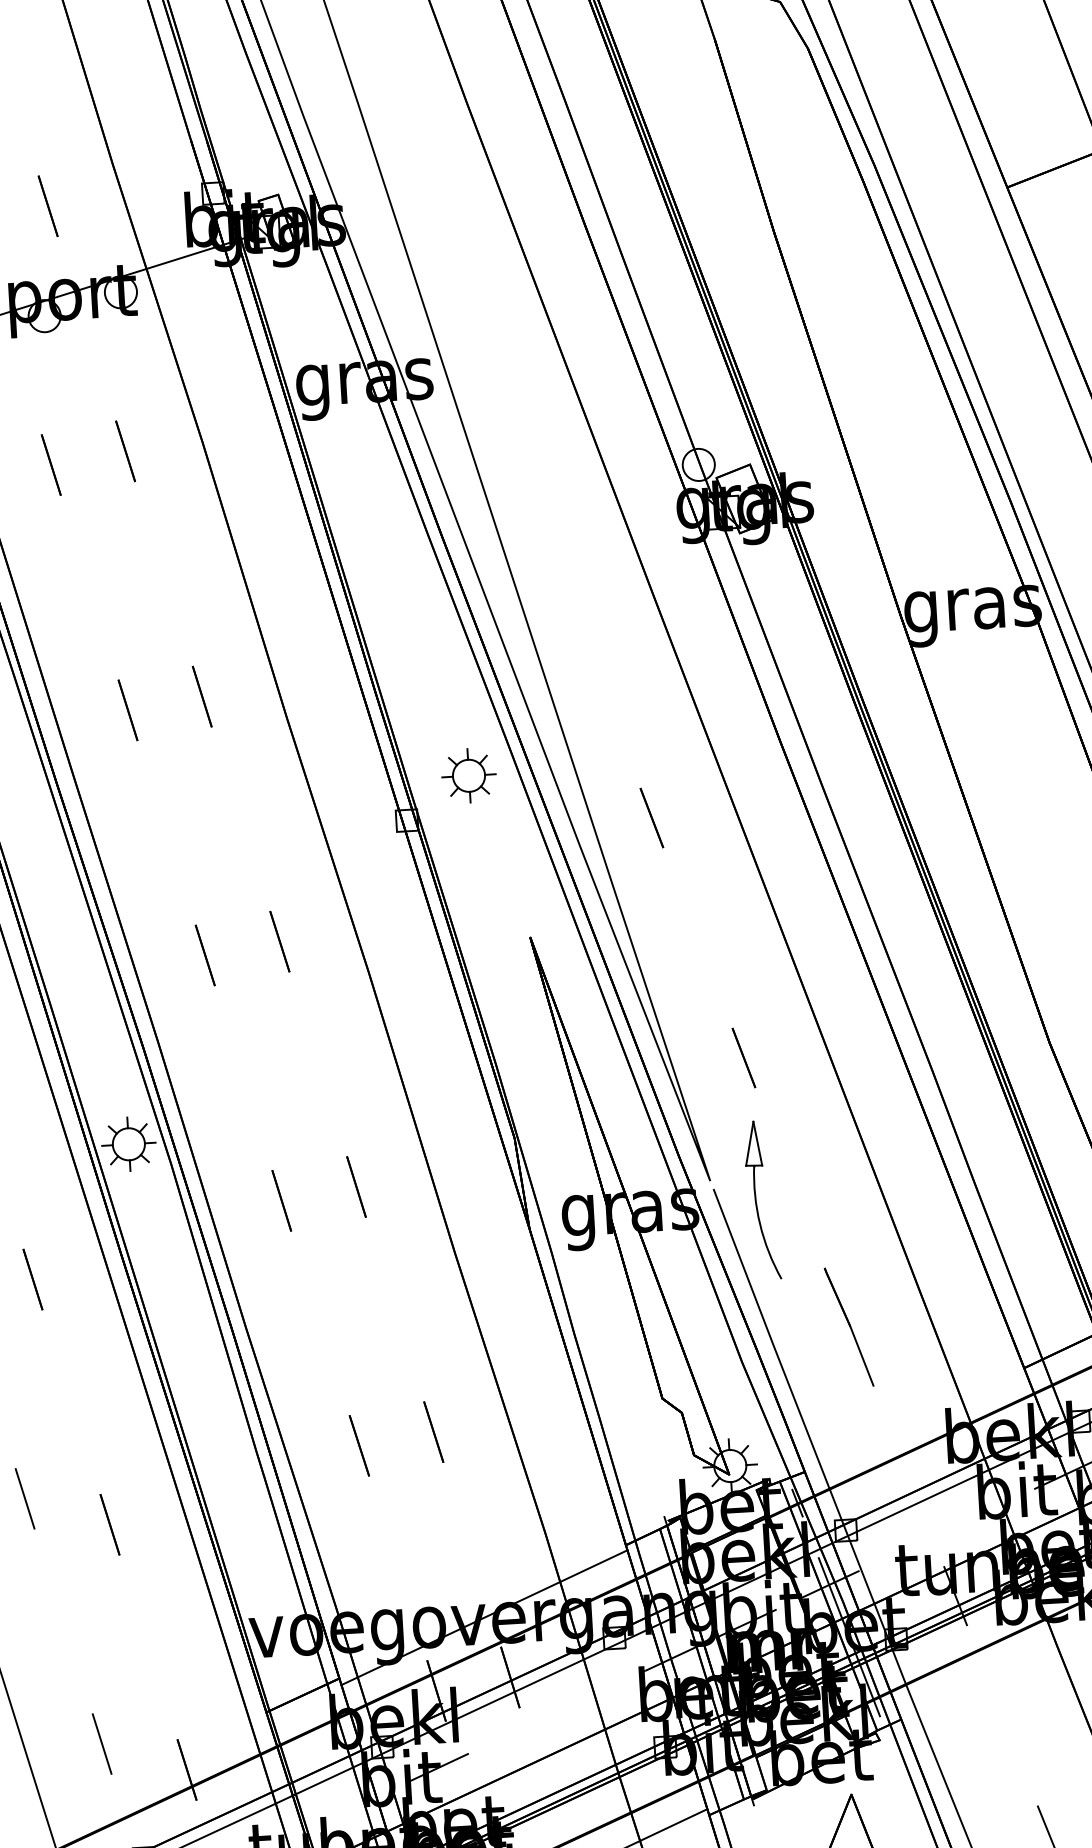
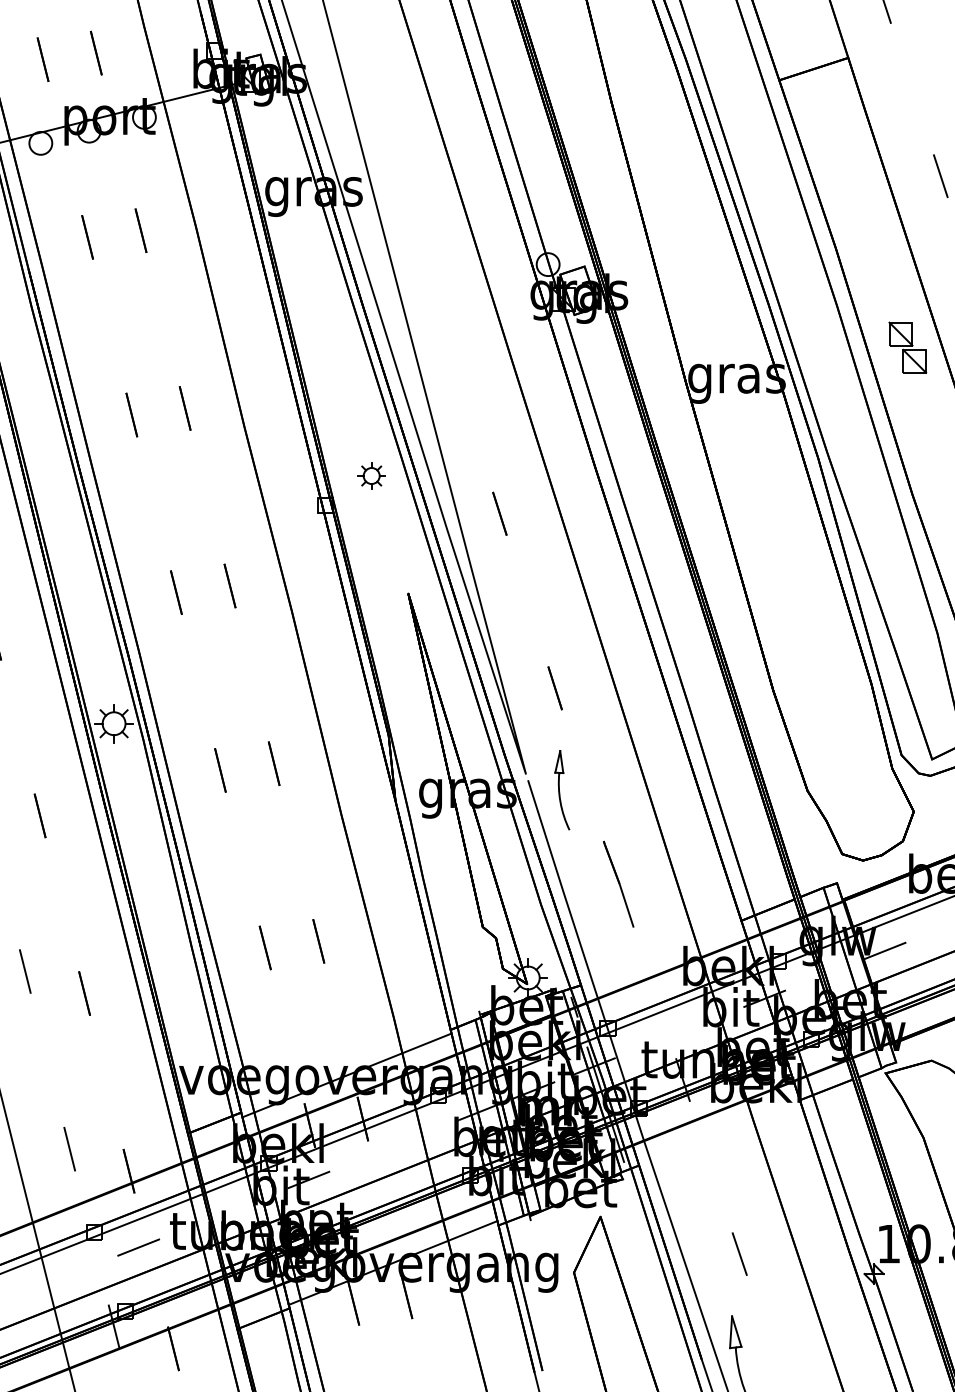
part: (468, 775) -> (371, 475), size x0.7
part: (762, 1200) -> (562, 790), size x0.7

